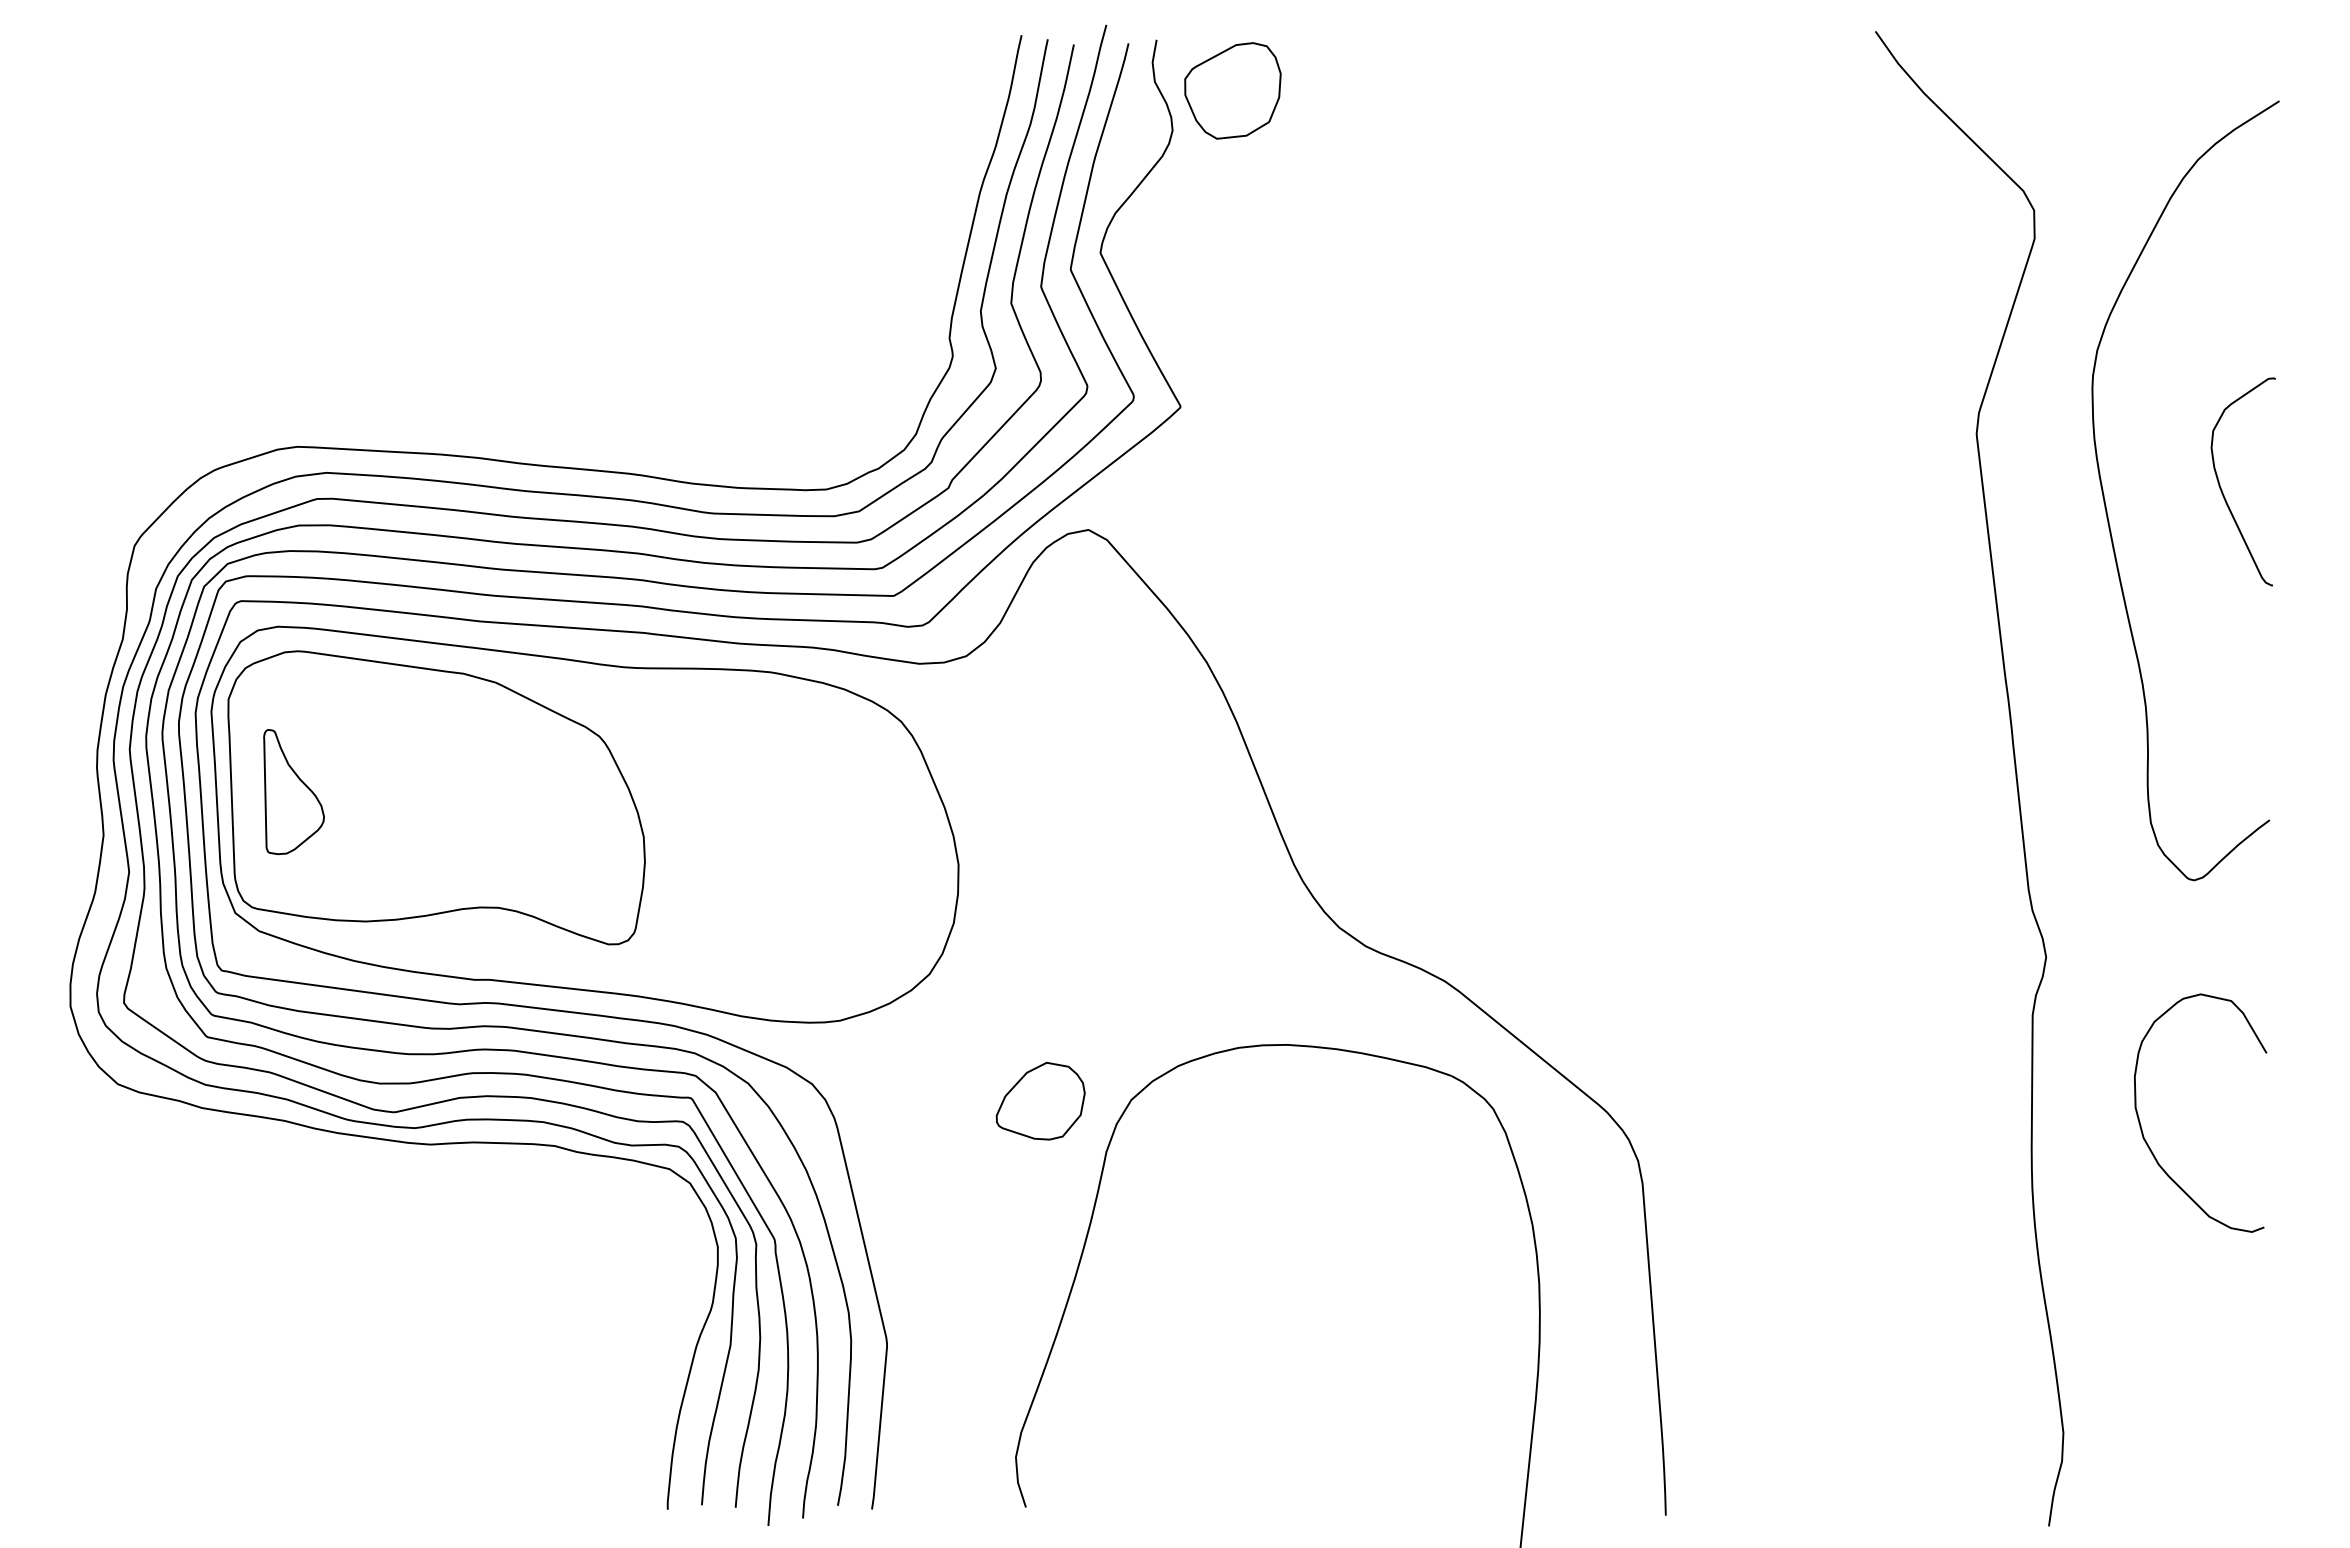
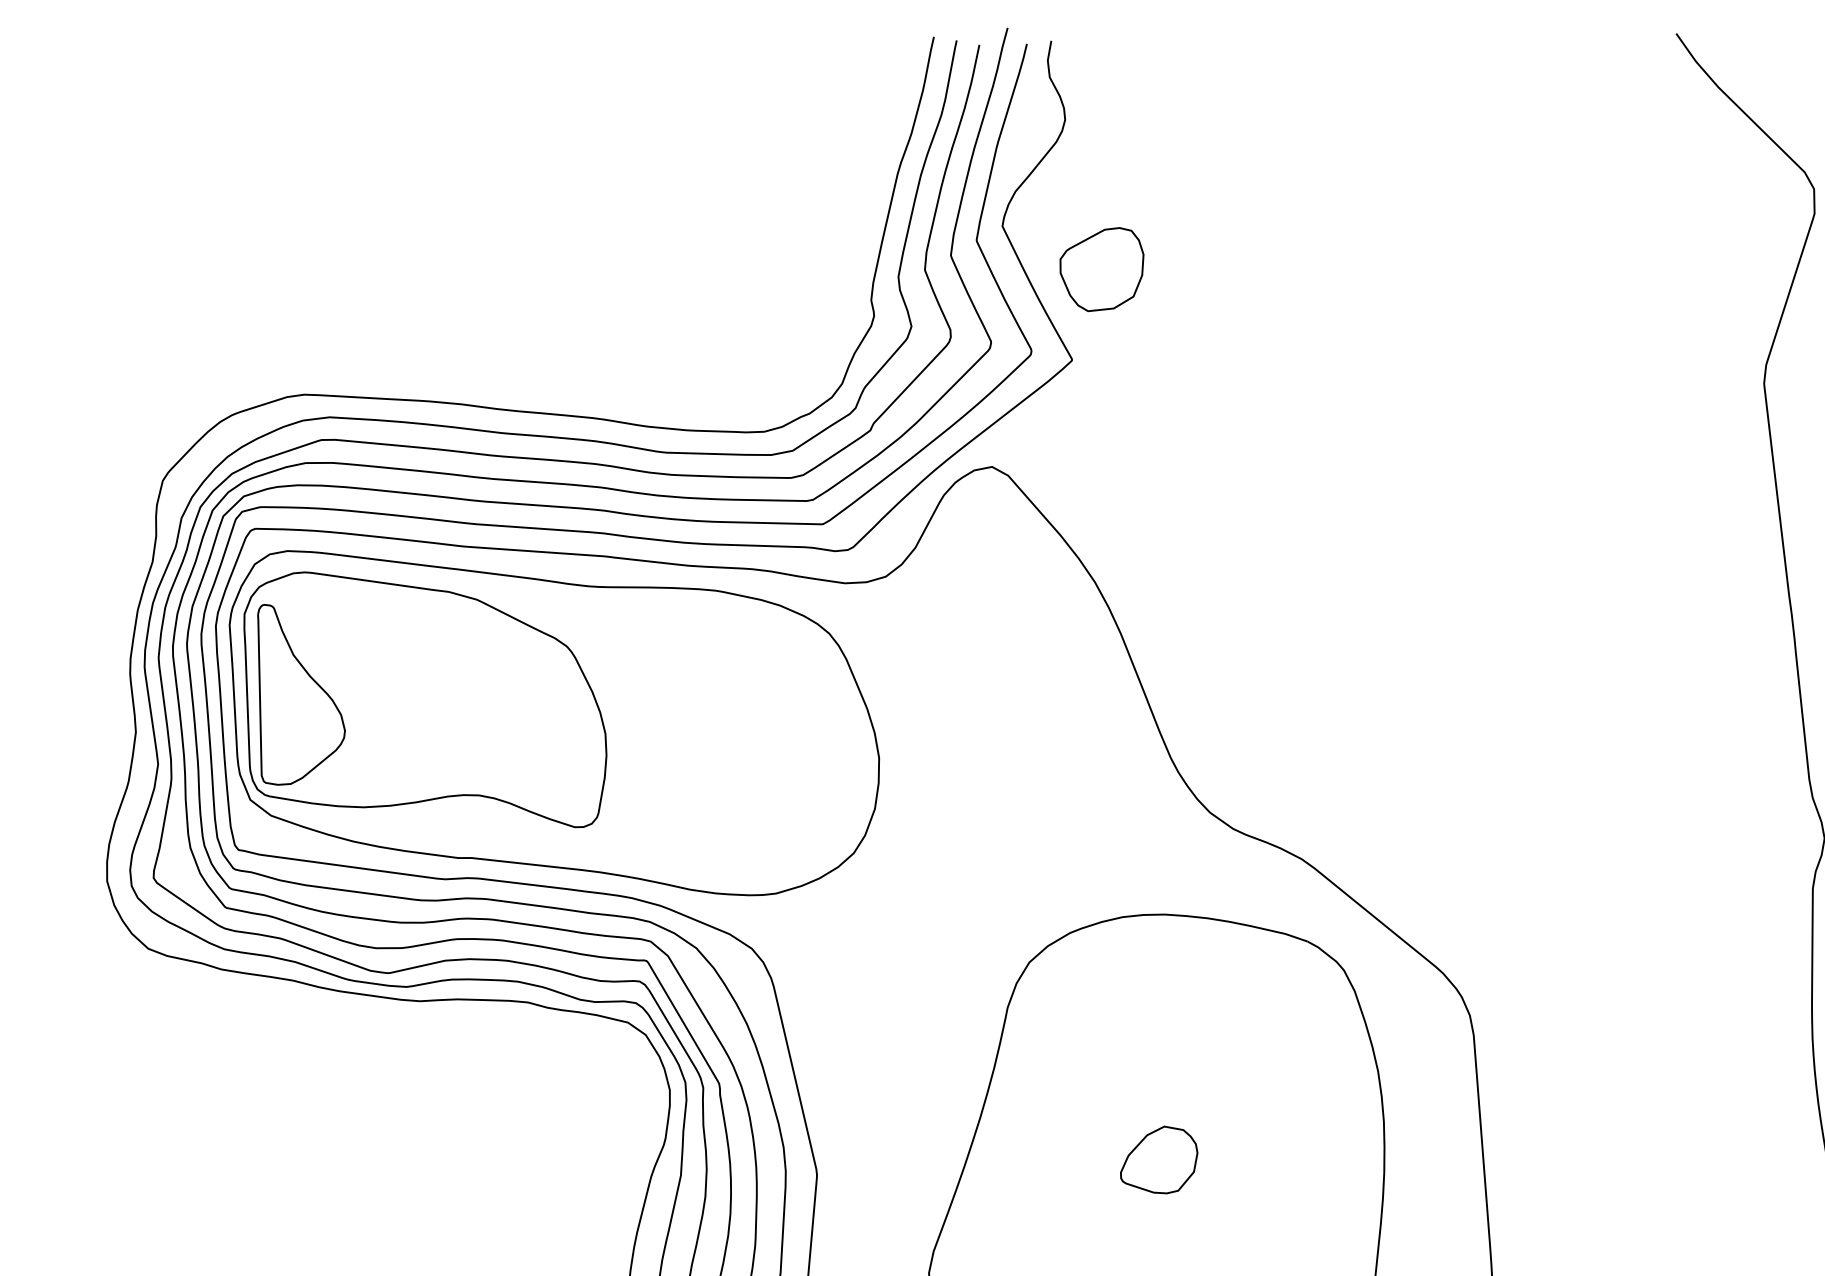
part: (1232, 90) -> (1101, 269), moved
part: (293, 791) -> (300, 694), size x1.67
part: (1040, 1100) -> (1158, 1159), moved

